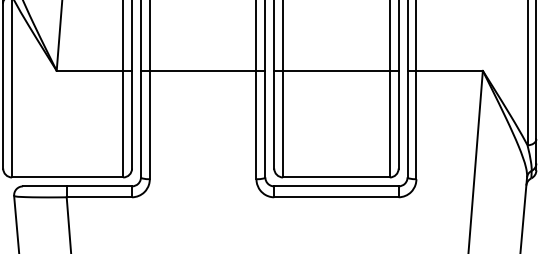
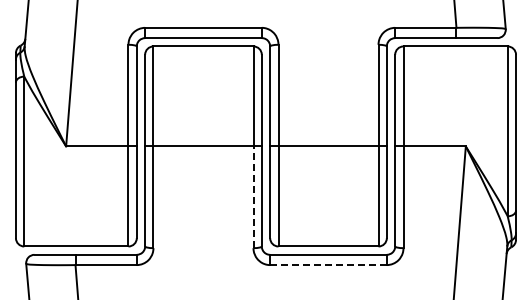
line: (256, 125) -> (253, 197), solid -> dashed
line: (337, 197) -> (329, 265), solid -> dashed

